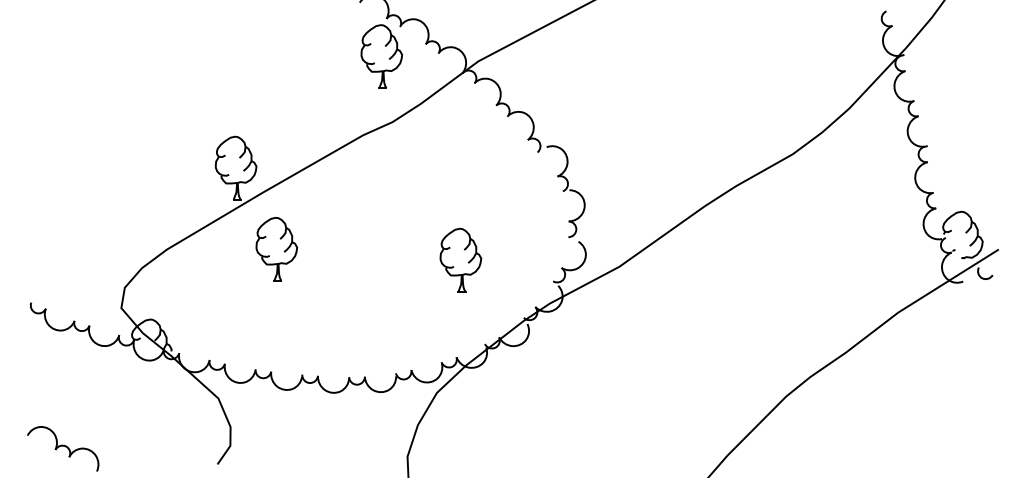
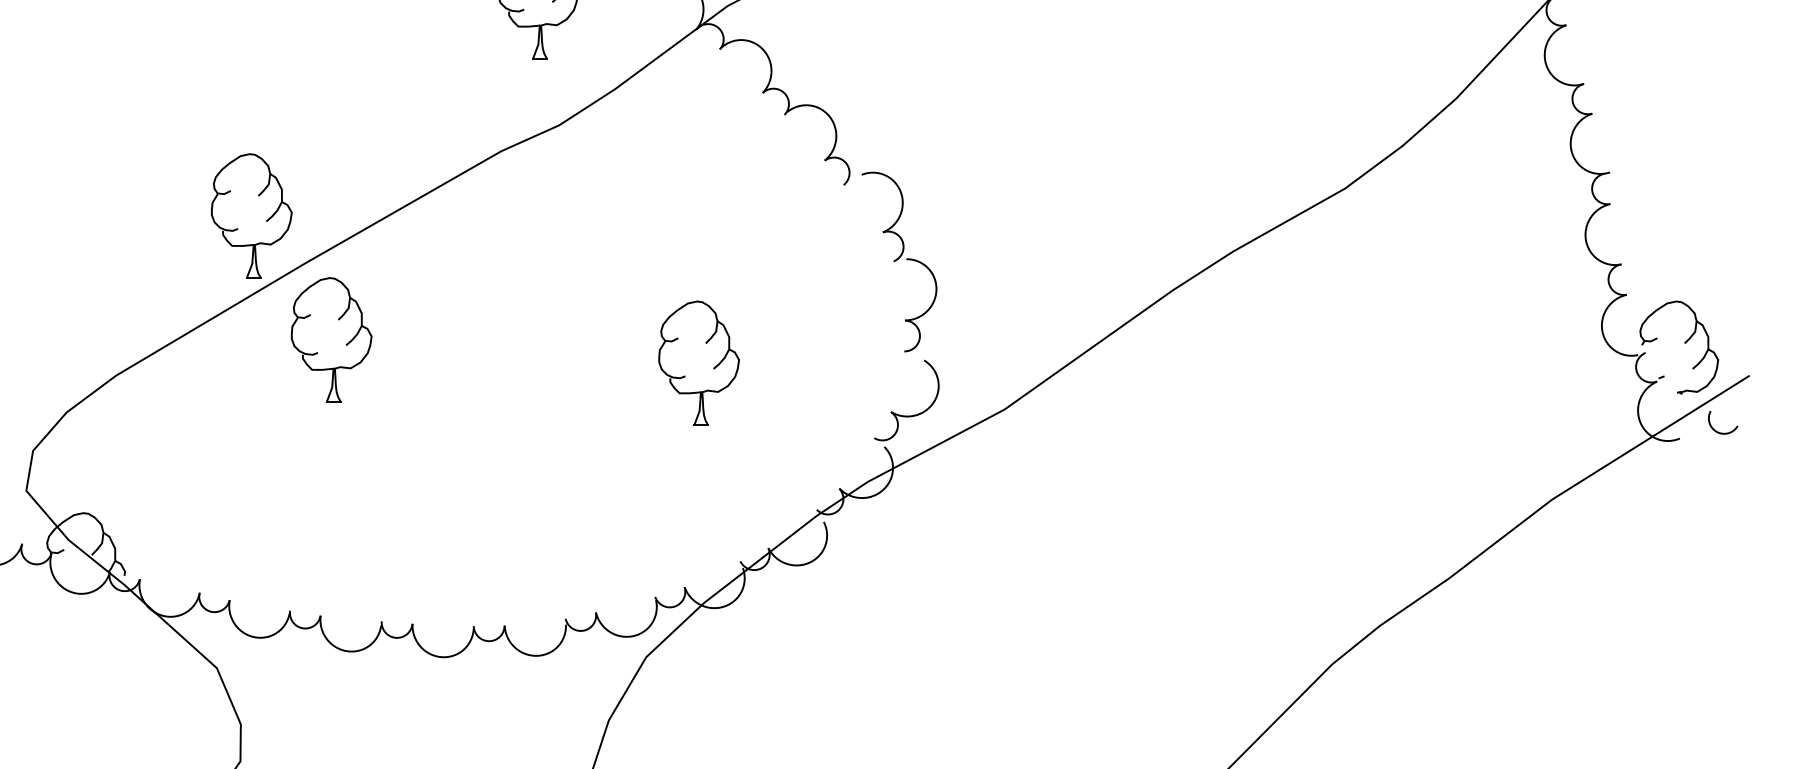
part: (276, 249) -> (331, 340), moved
part: (460, 259) -> (698, 361), moved

